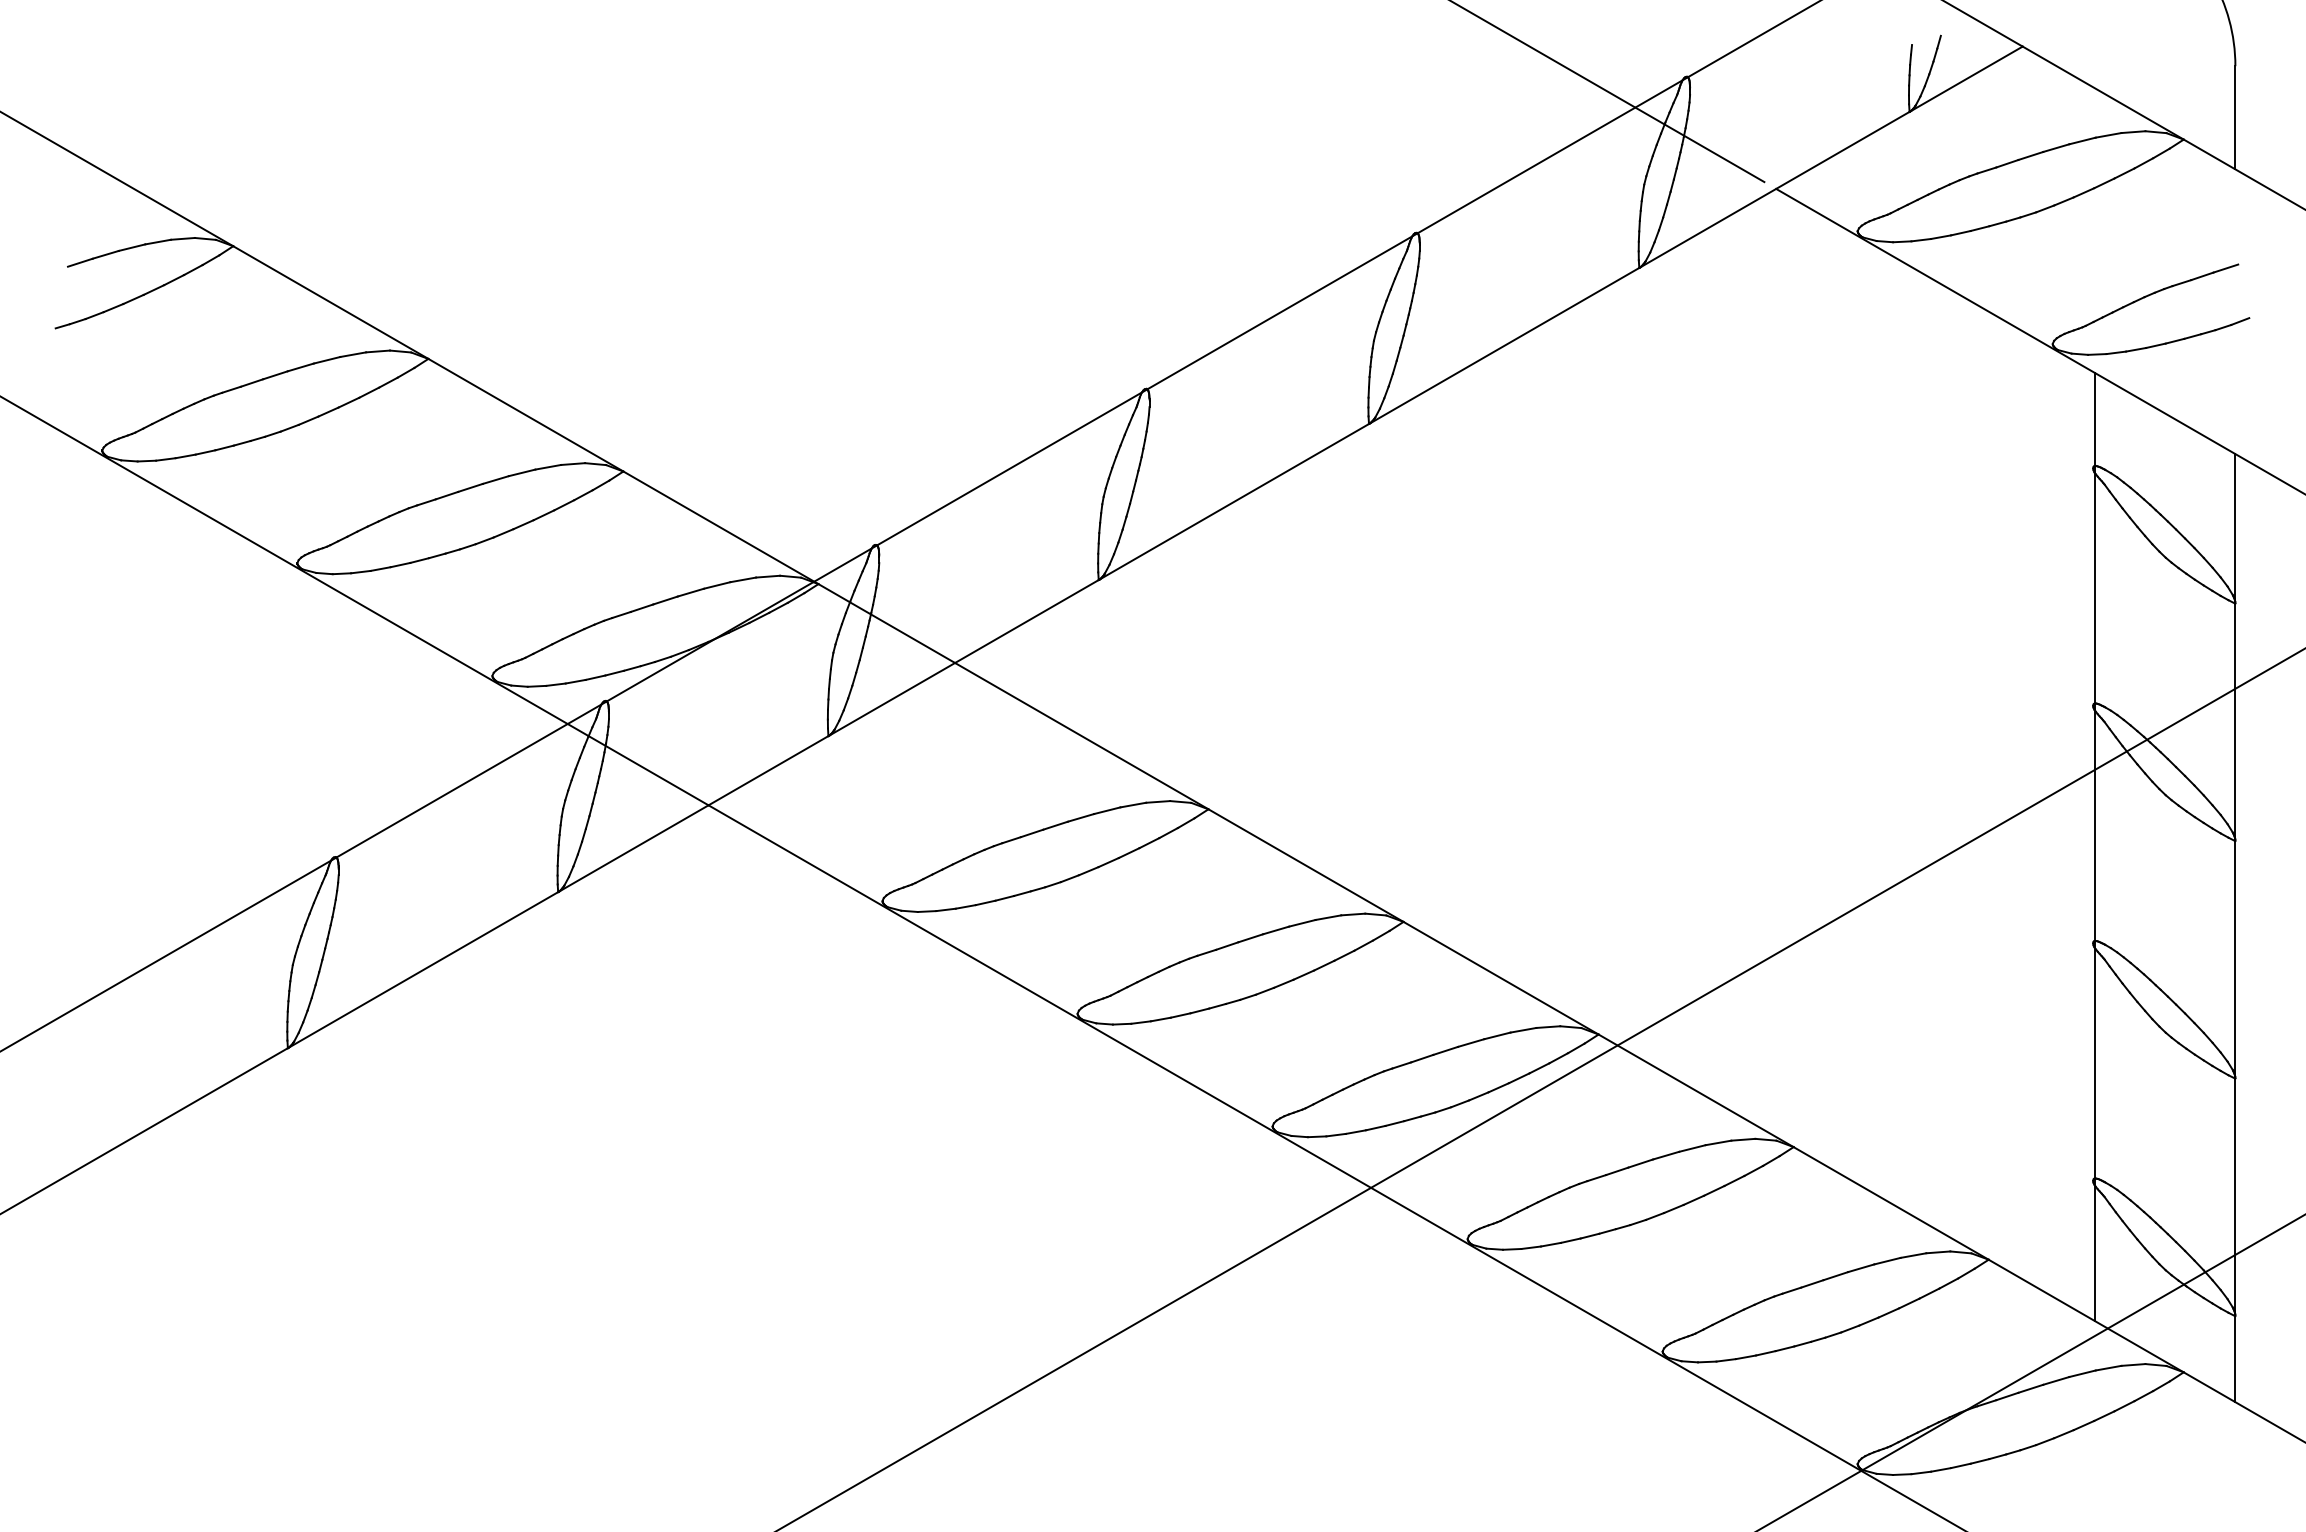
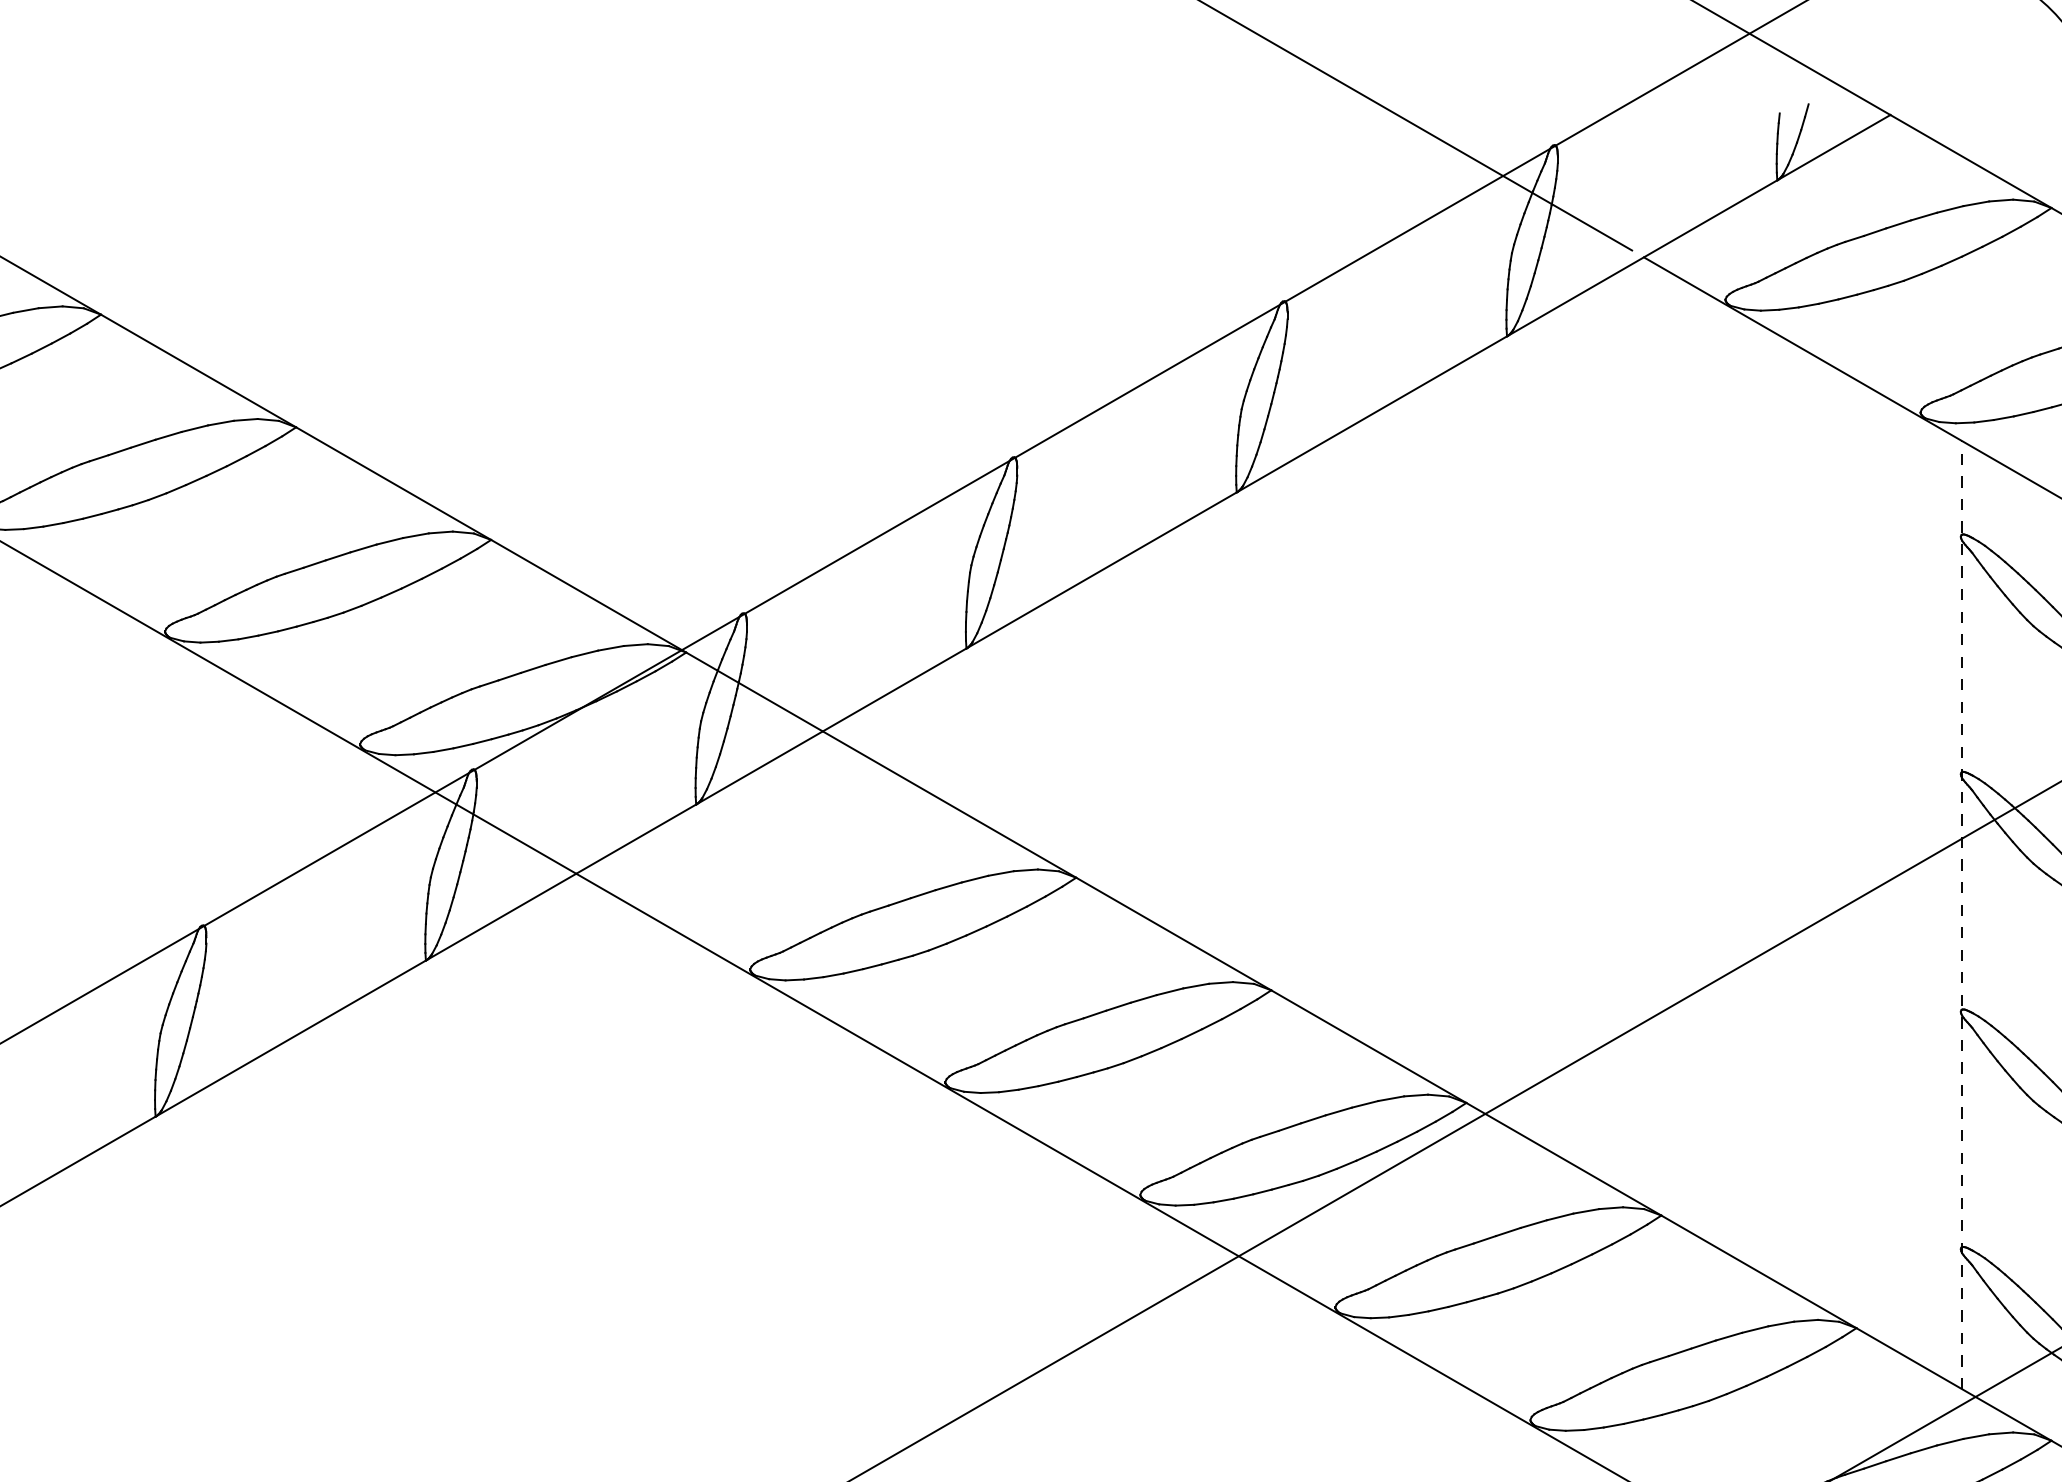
line: (2094, 846) -> (1962, 914), solid -> dashed

